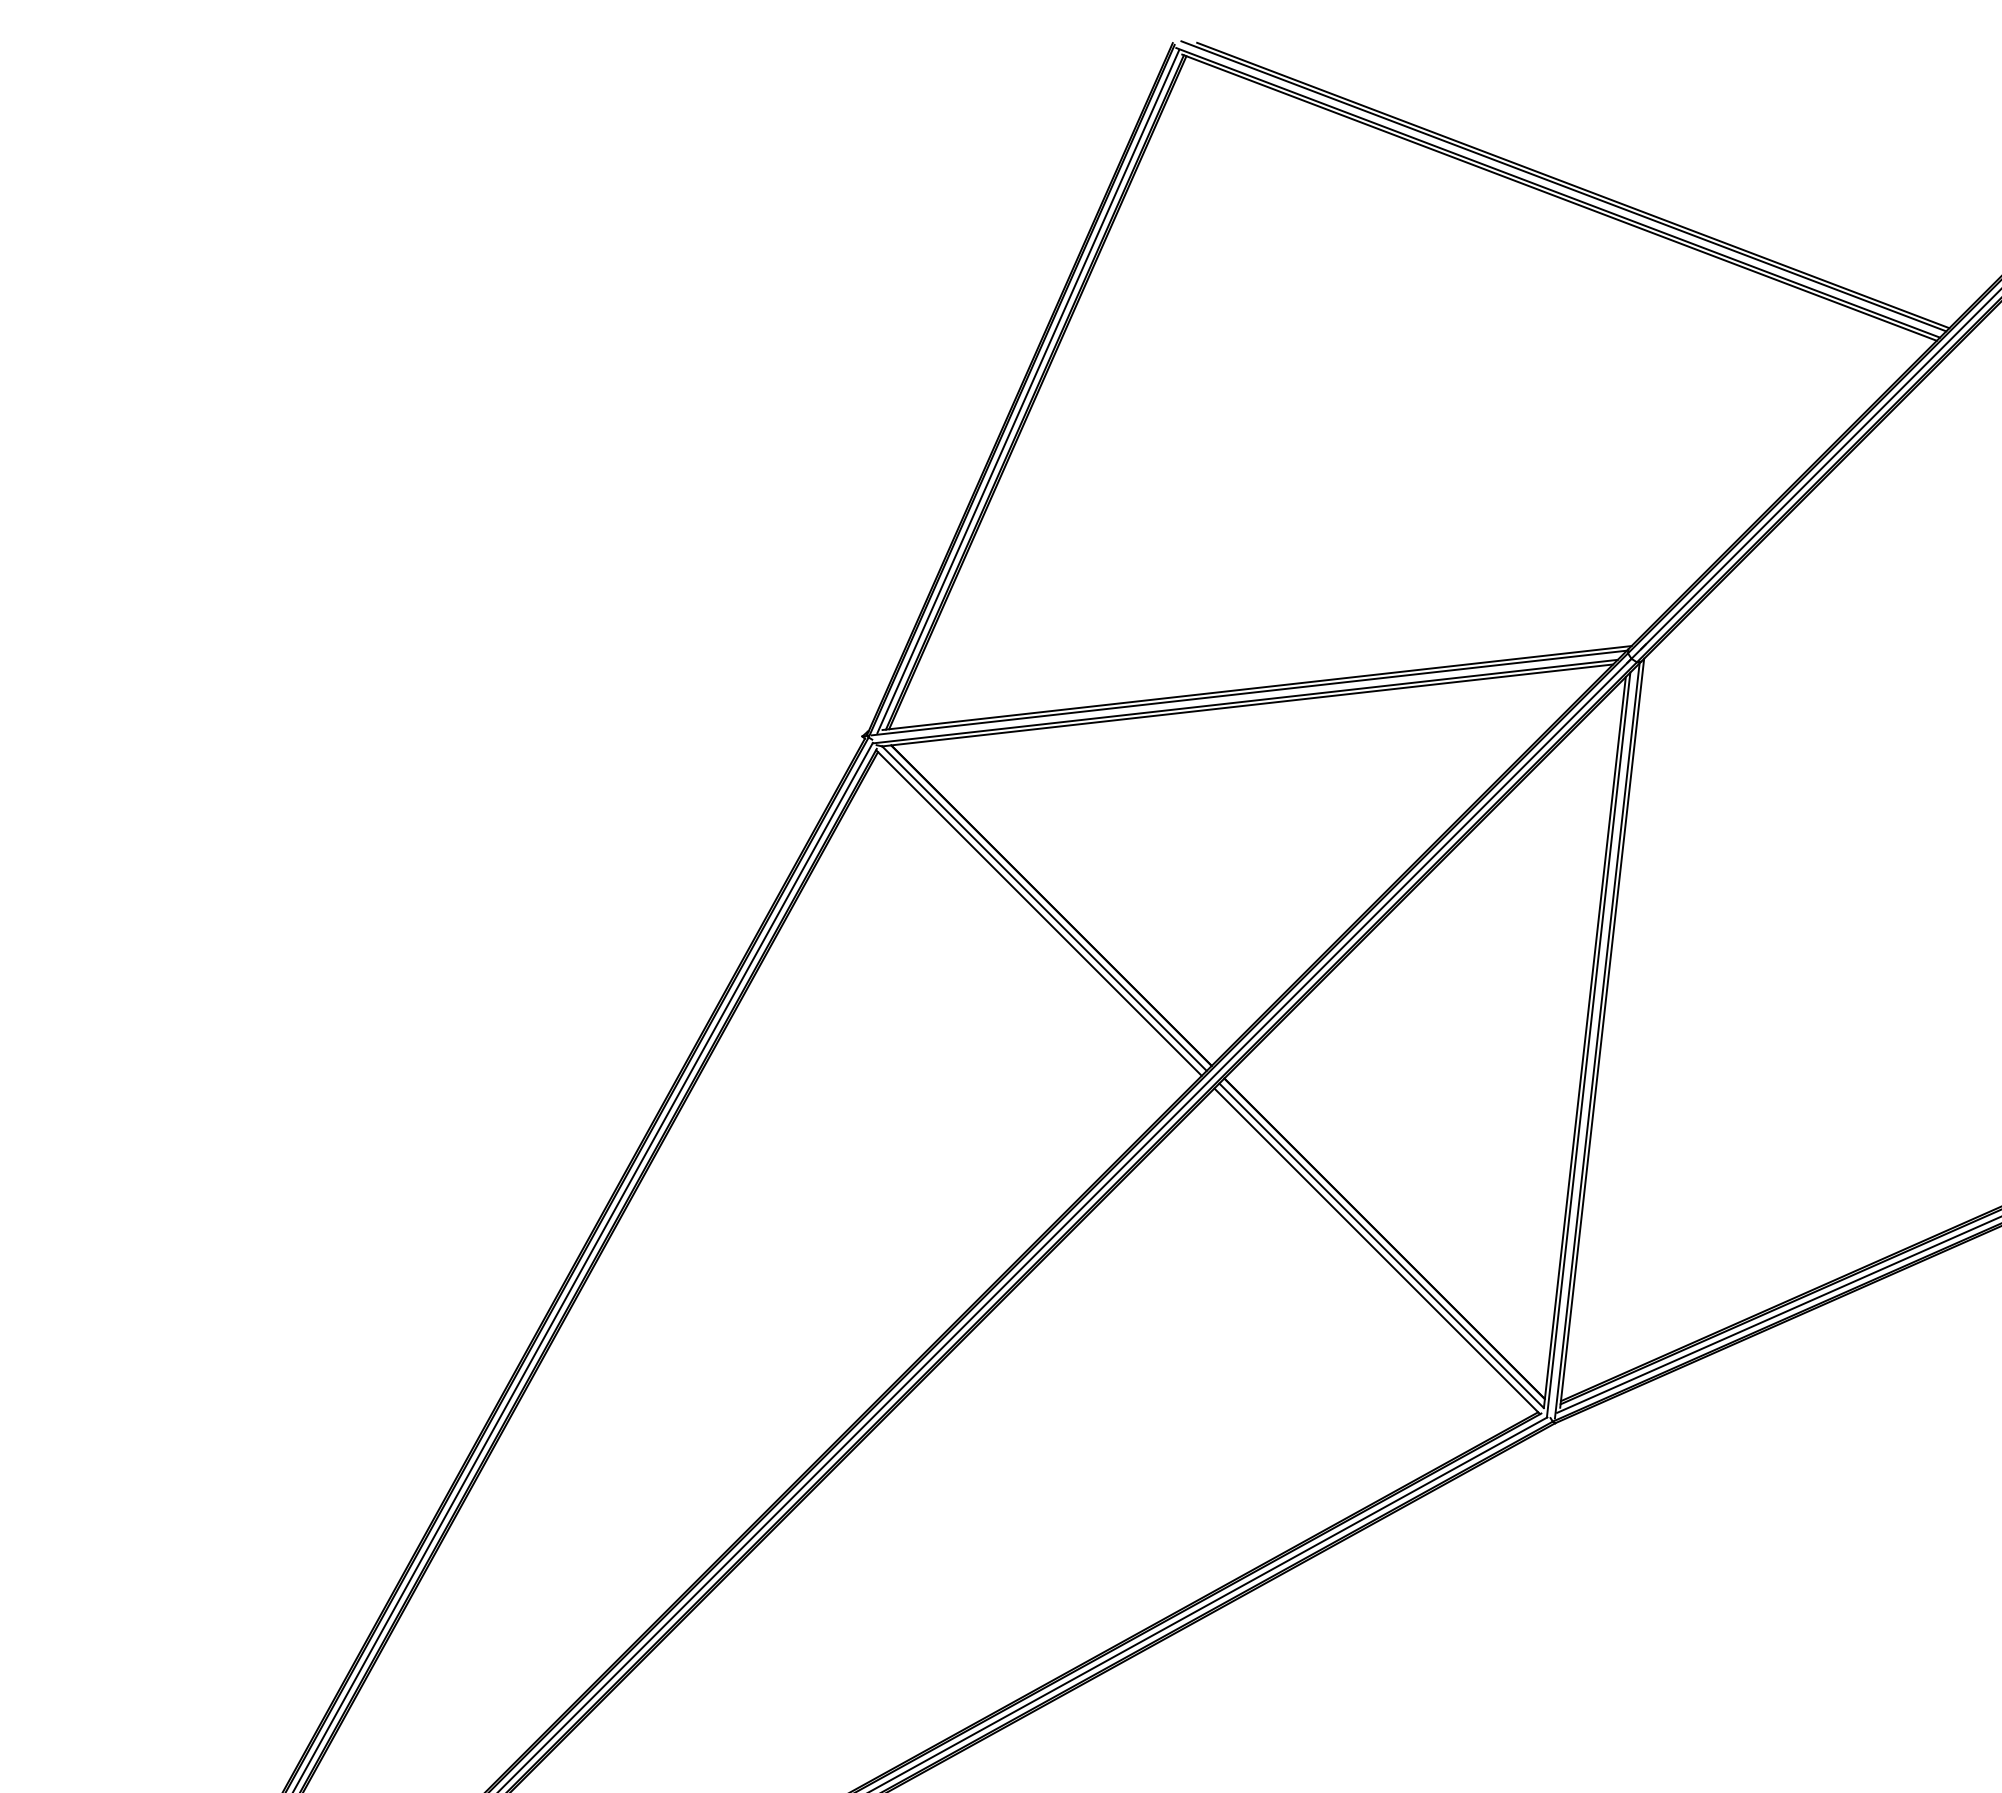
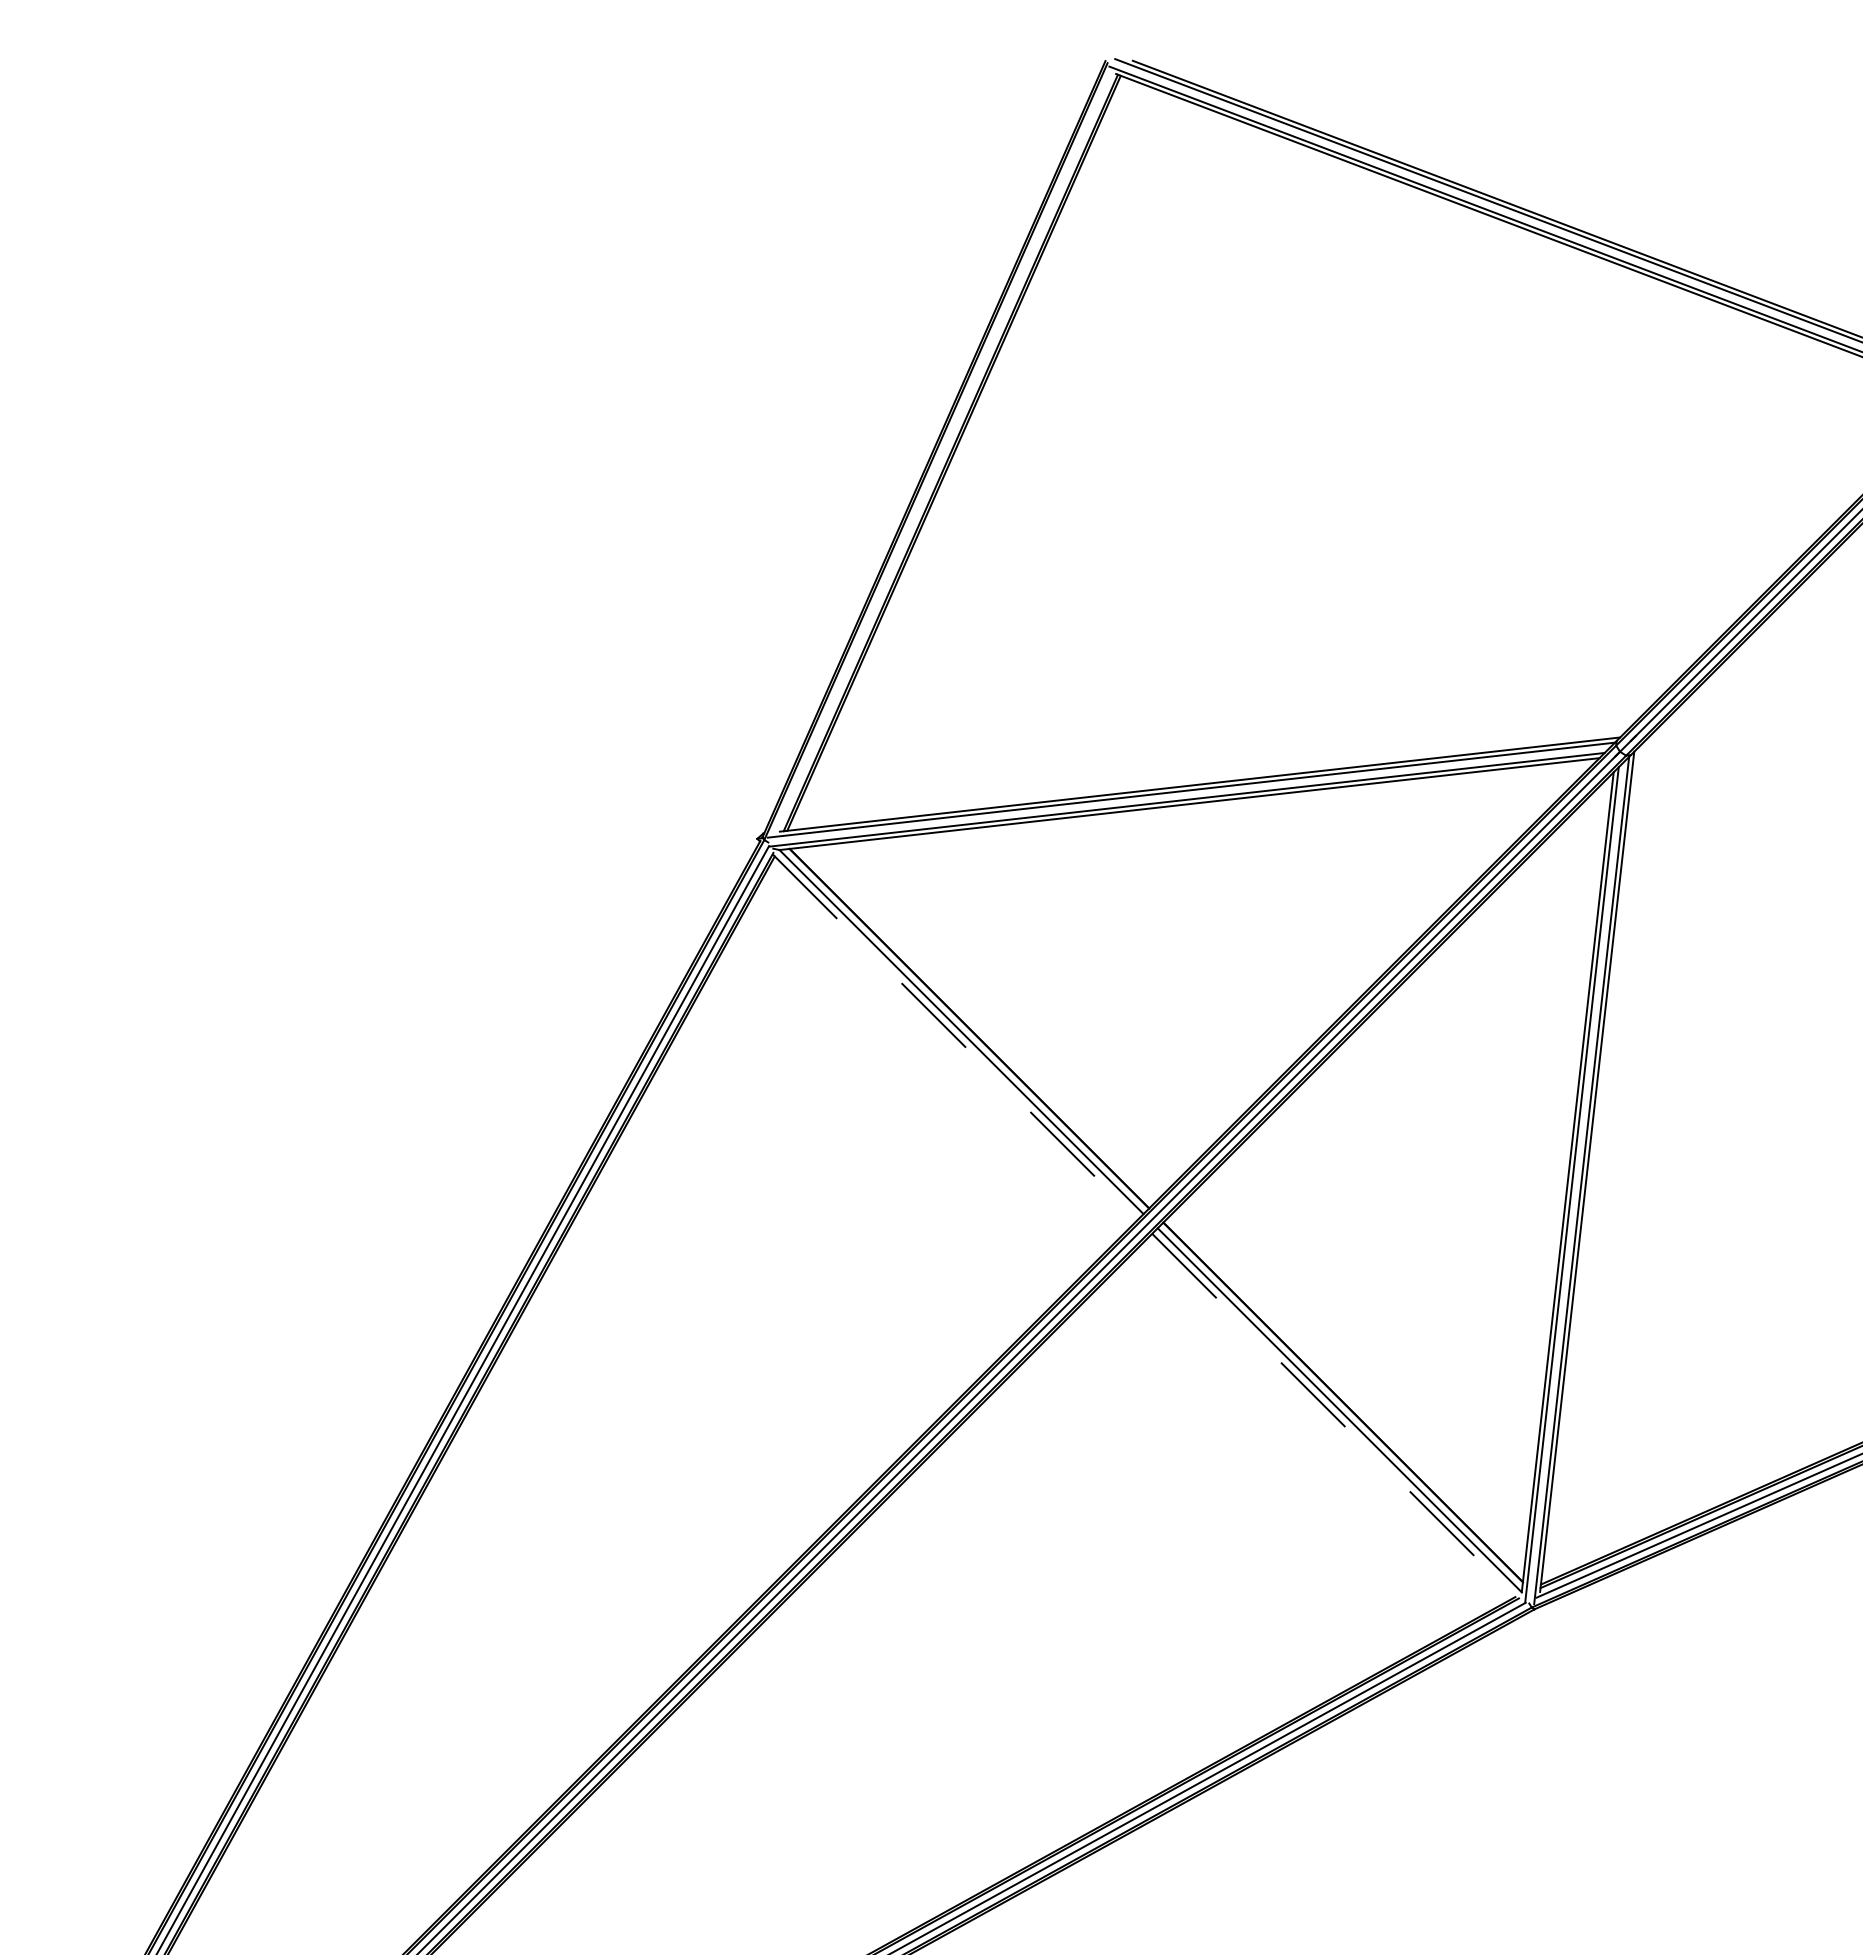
line: (1028, 391) -> (943, 451), removed
line: (1039, 913) -> (955, 1037), solid -> dashed
line: (1377, 1251) -> (1335, 1416), solid -> dashed

